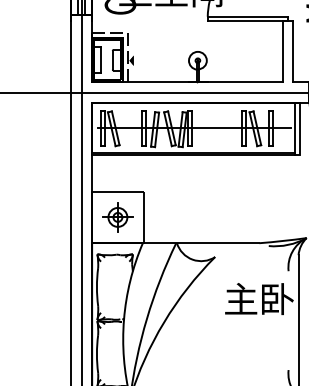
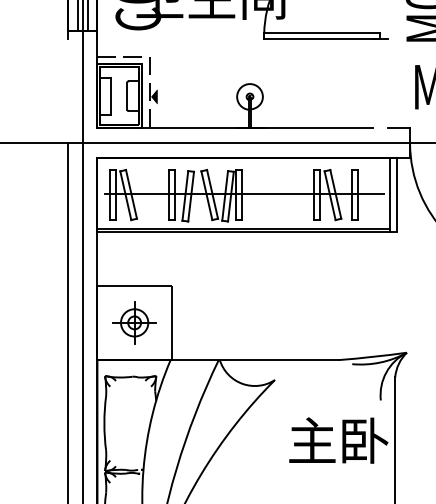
line: (283, 51) -> (373, 83), removed
line: (293, 51) -> (387, 83), removed
line: (71, 53) -> (67, 86), removed

